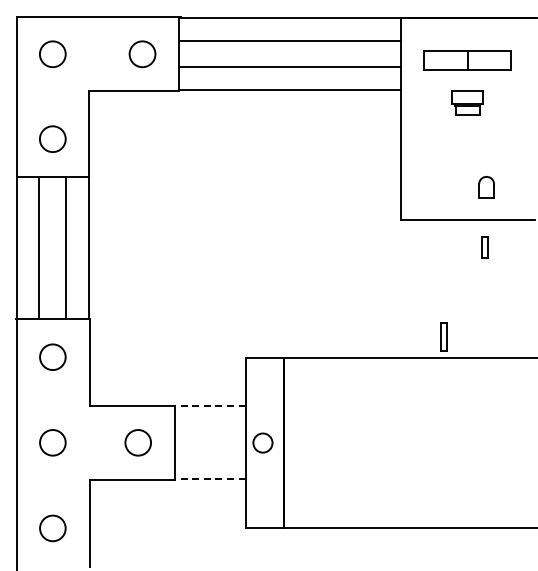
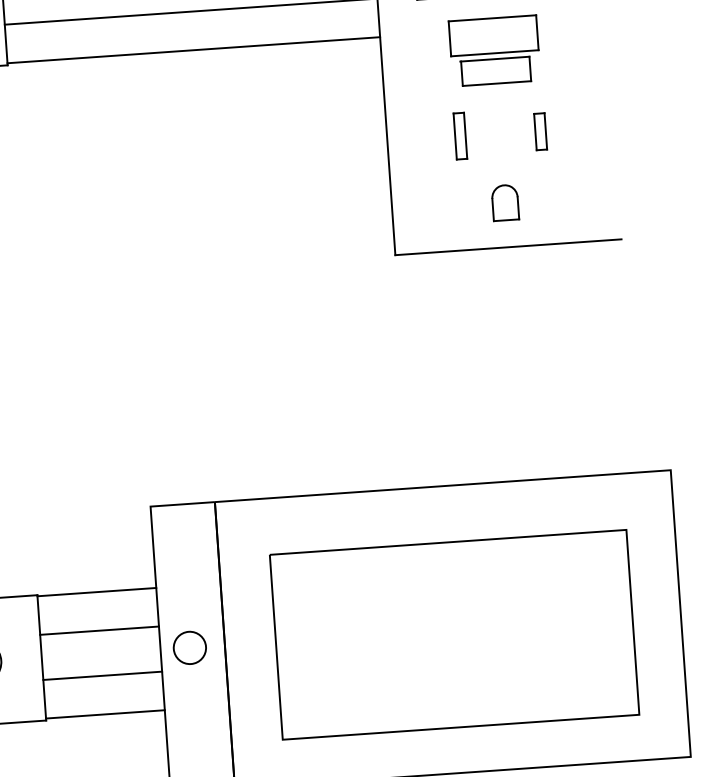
part: (467, 102) -> (494, 49), size x1.67
part: (486, 187) -> (505, 203), moved
part: (484, 247) -> (539, 131), moved
part: (443, 336) -> (459, 135), moved
line: (209, 406) -> (95, 592), dashed -> solid
line: (210, 429) -> (99, 631), added
part: (419, 445) -> (453, 633), added
line: (210, 455) -> (102, 675), added
line: (209, 478) -> (103, 713), dashed -> solid

